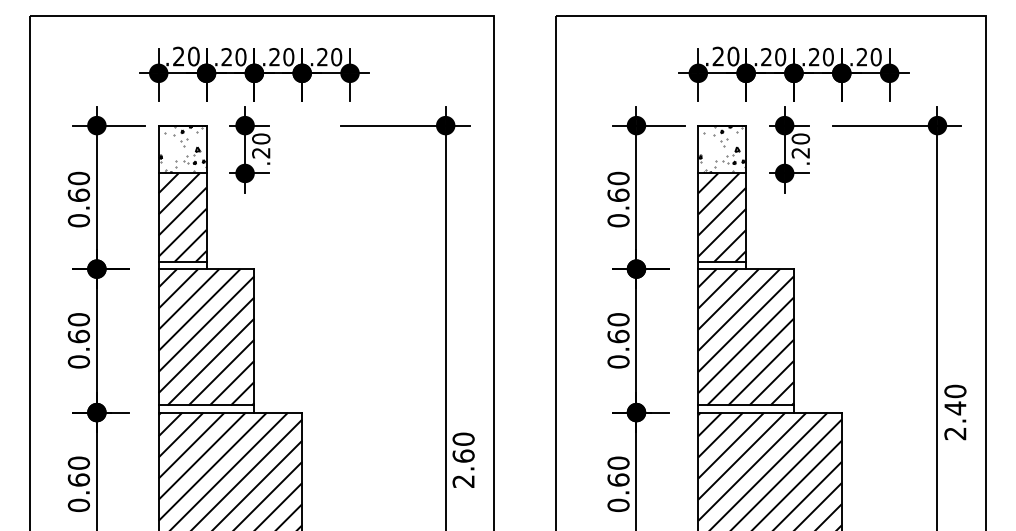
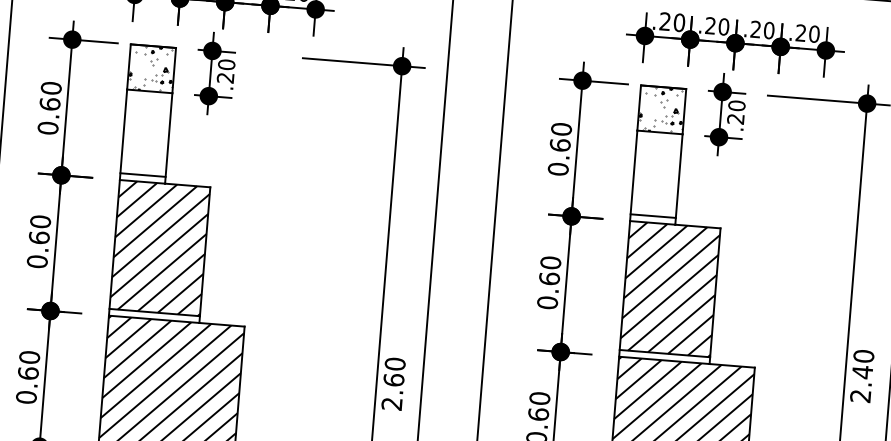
hatch: (182, 217) -> (146, 133), removed
hatch: (722, 217) -> (656, 174), removed

